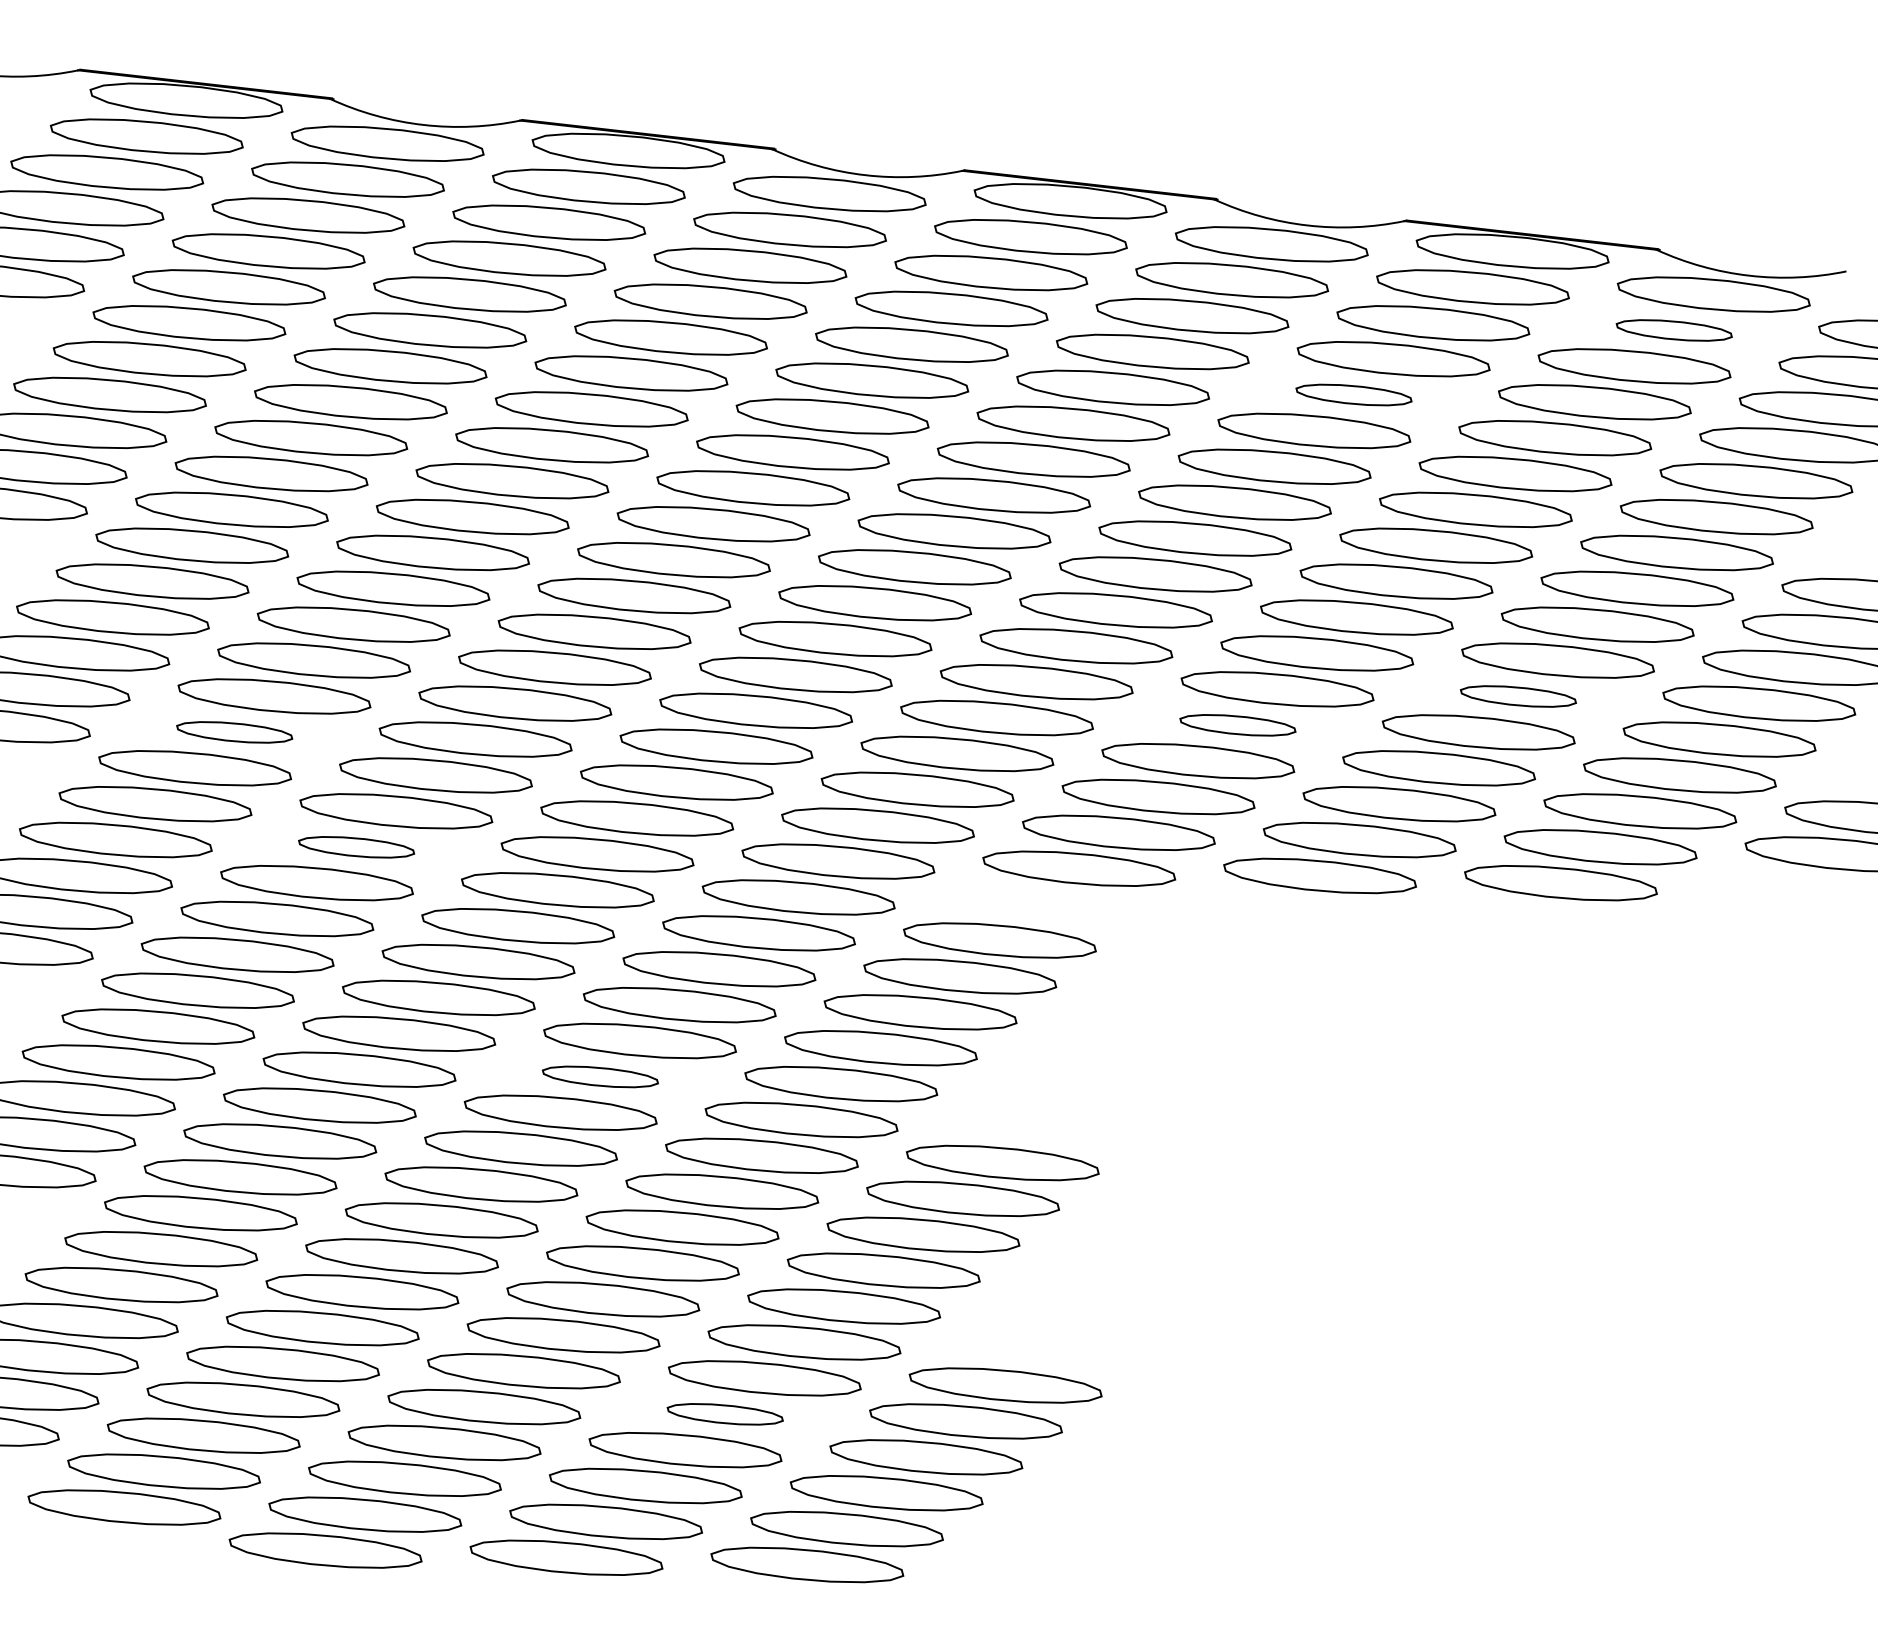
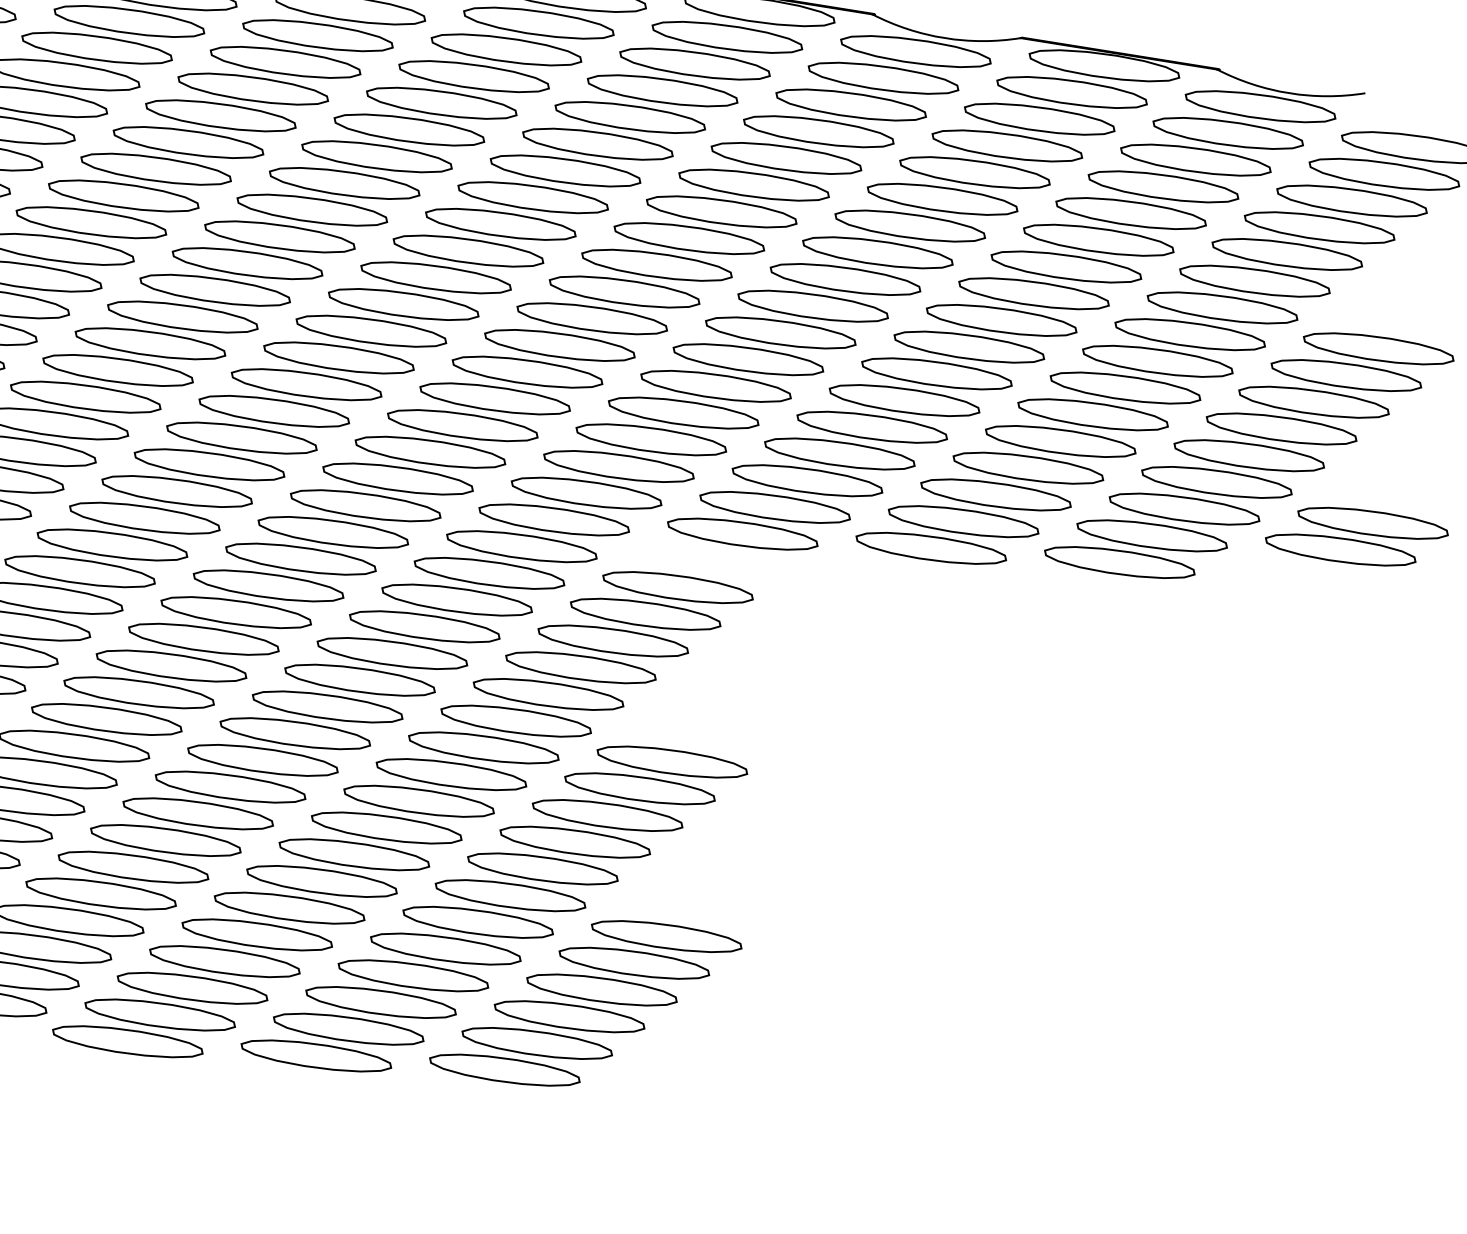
part: (1674, 330) -> (1228, 133), size x1.67
part: (1353, 394) -> (974, 172), size x1.67
part: (1518, 696) -> (1093, 414), size x1.67
part: (1237, 725) -> (871, 427), size x1.67
part: (234, 732) -> (85, 397), size x1.67
part: (356, 847) -> (177, 491), size x1.67
part: (600, 1076) -> (360, 679), size x1.67
part: (725, 1414) -> (446, 949), size x1.67

